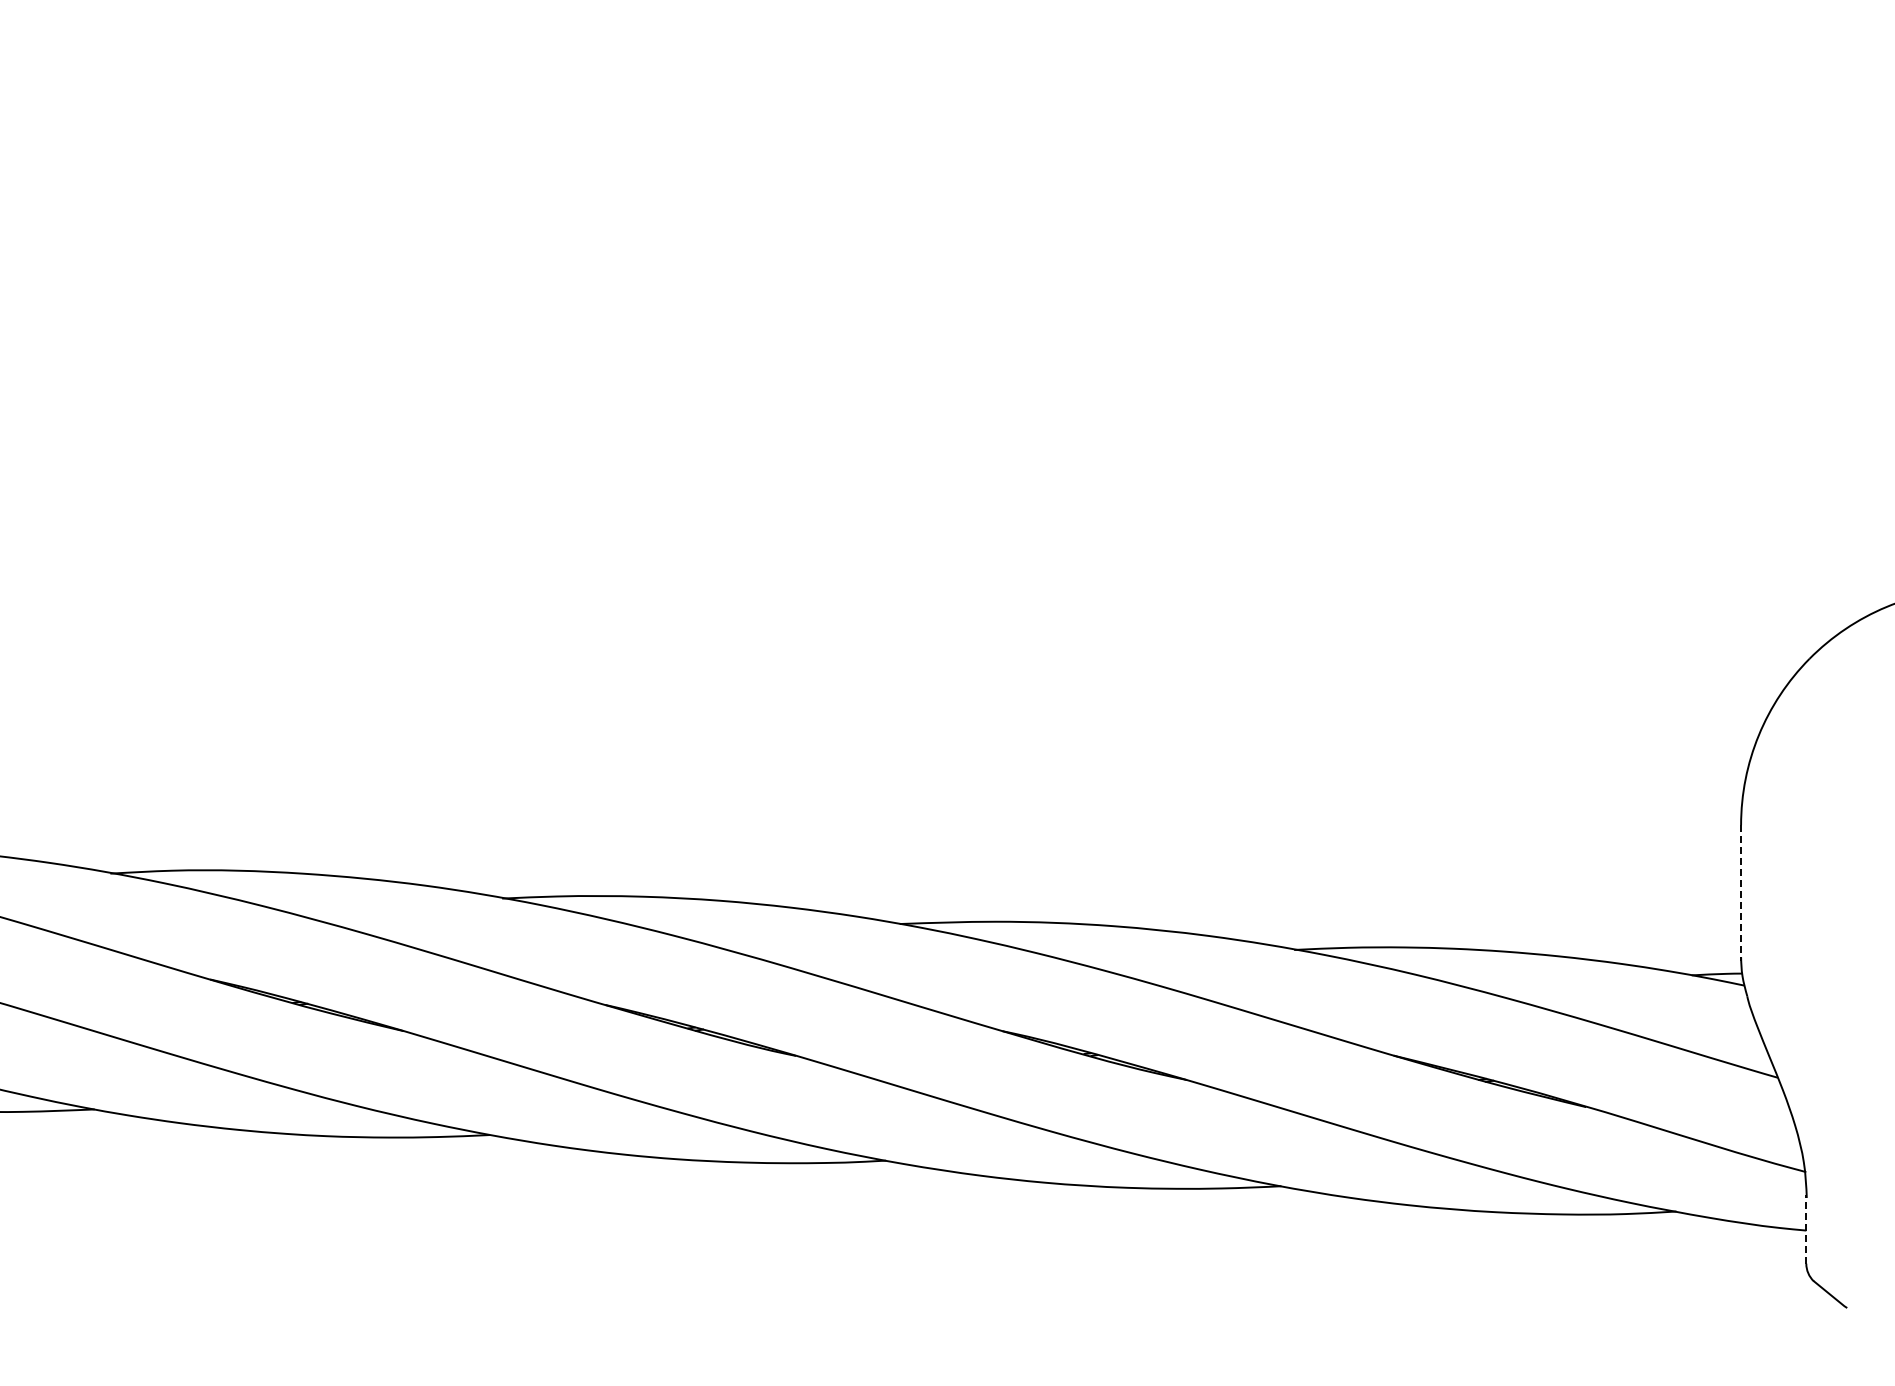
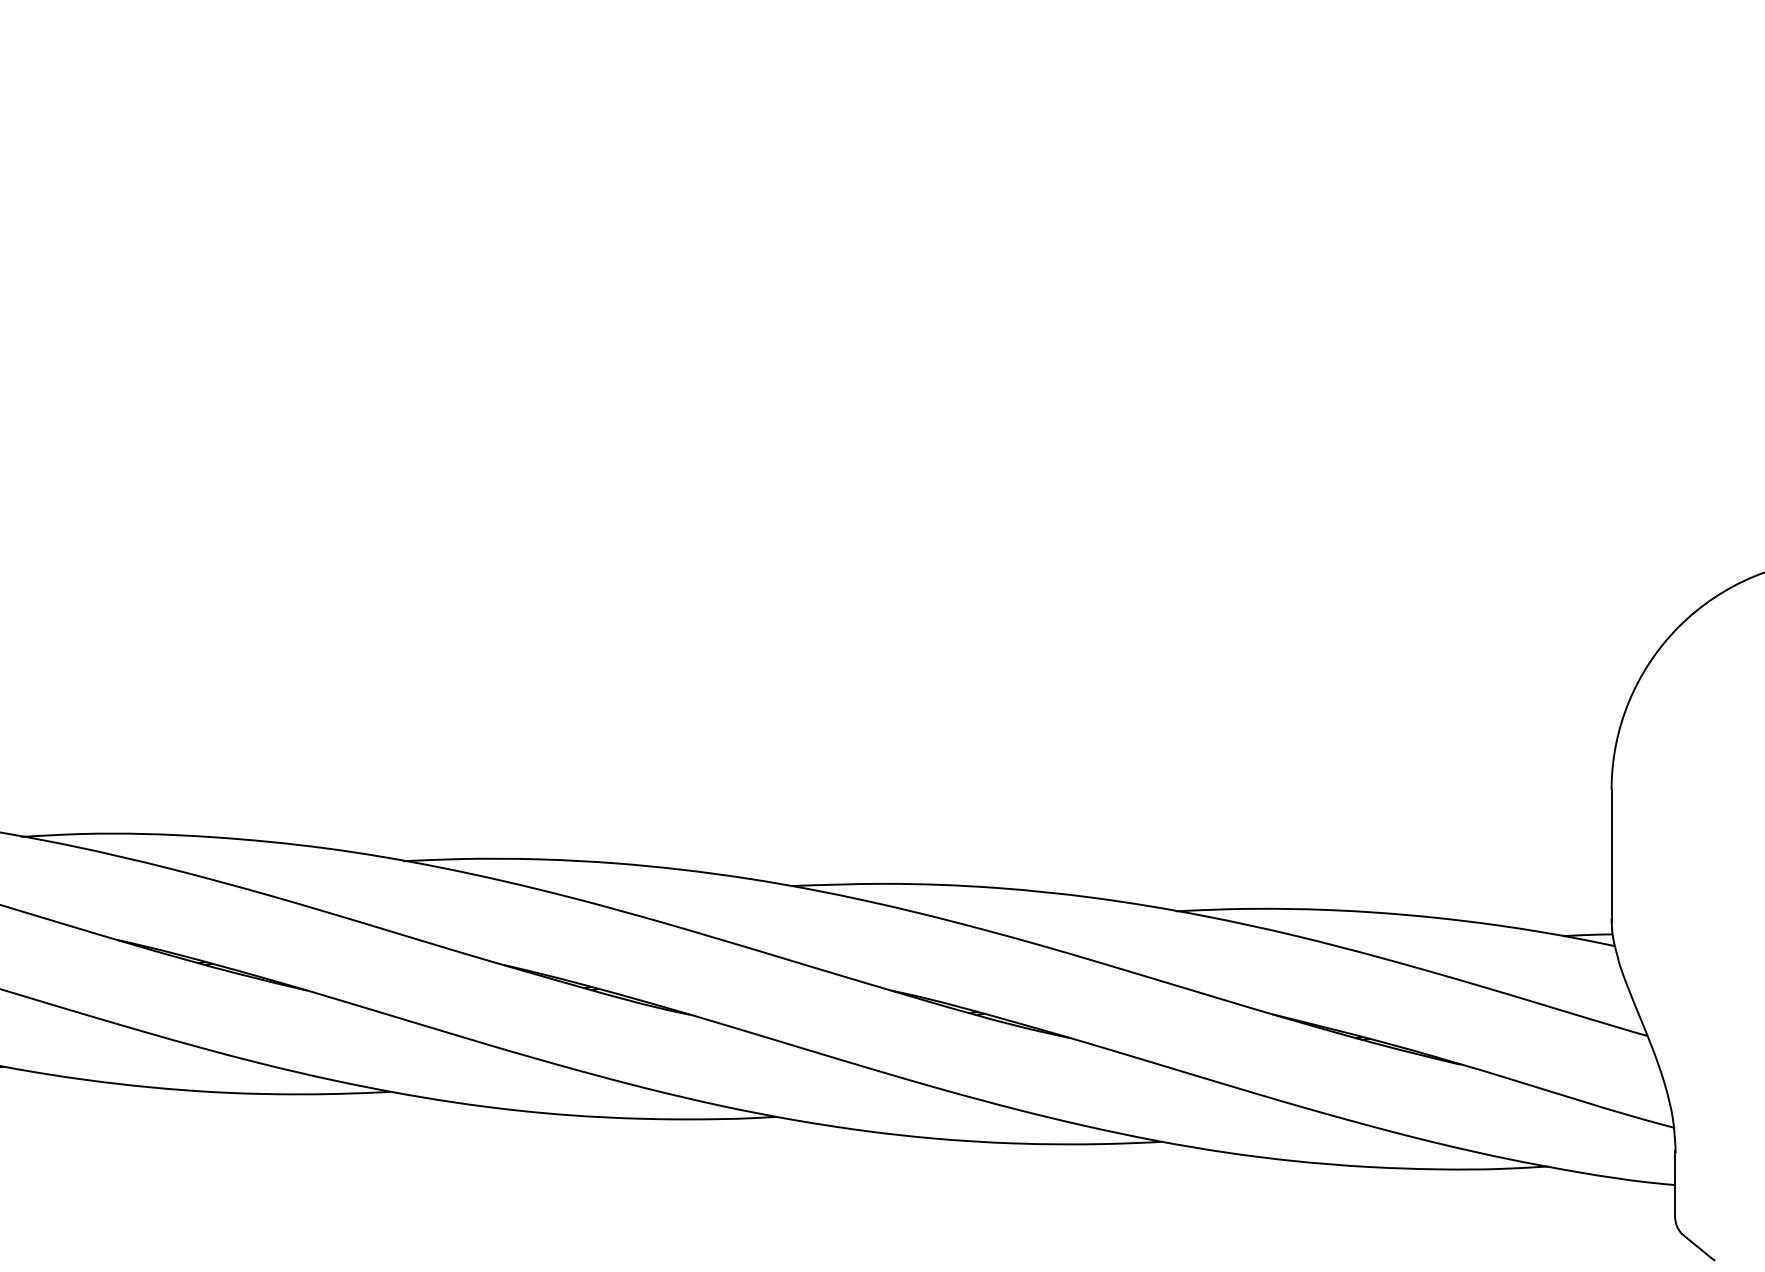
line: (1741, 892) -> (1611, 855), dashed -> solid
line: (1806, 1228) -> (1675, 1183), dashed -> solid

